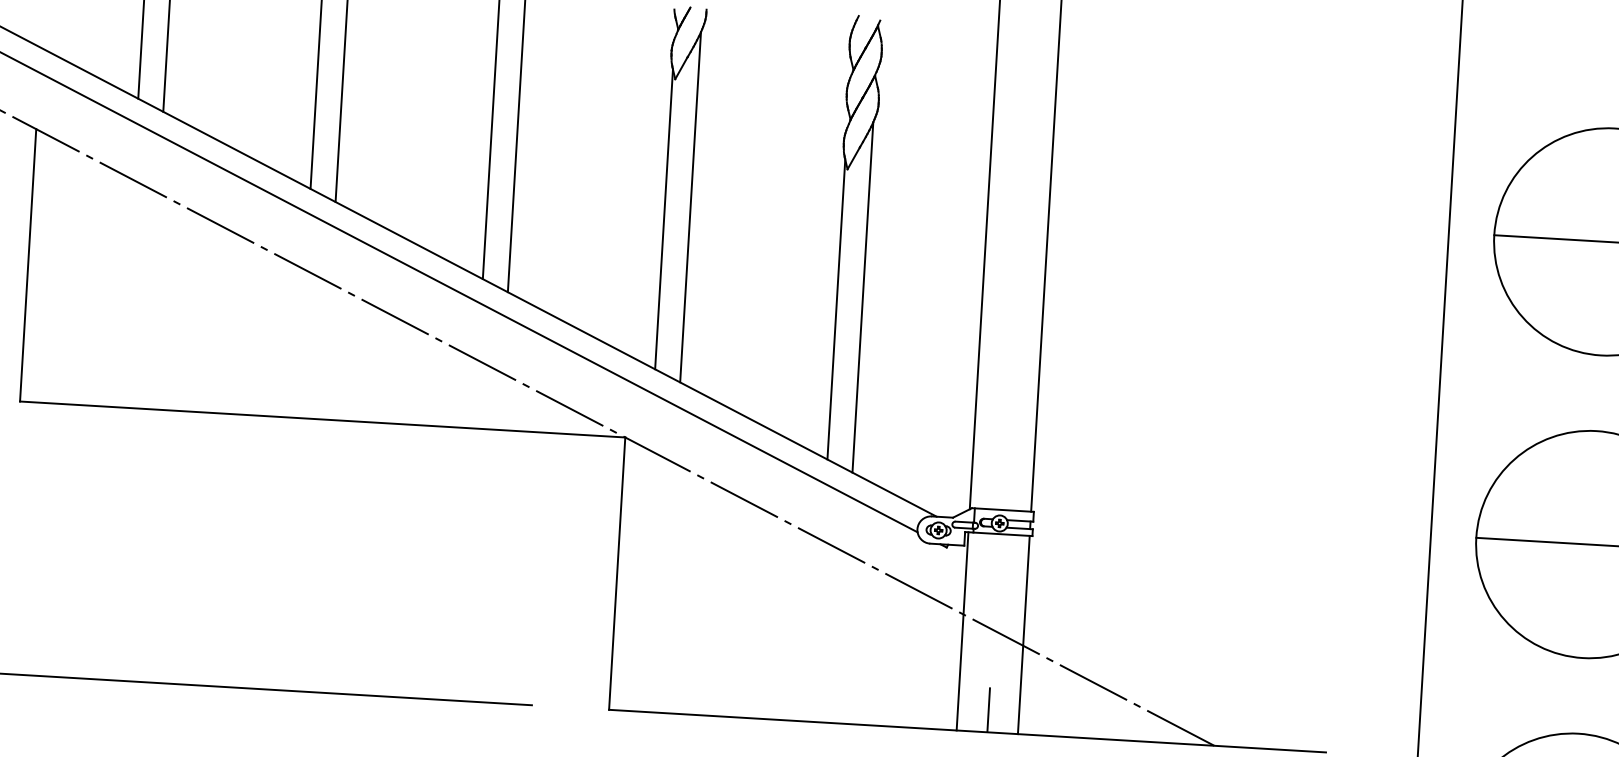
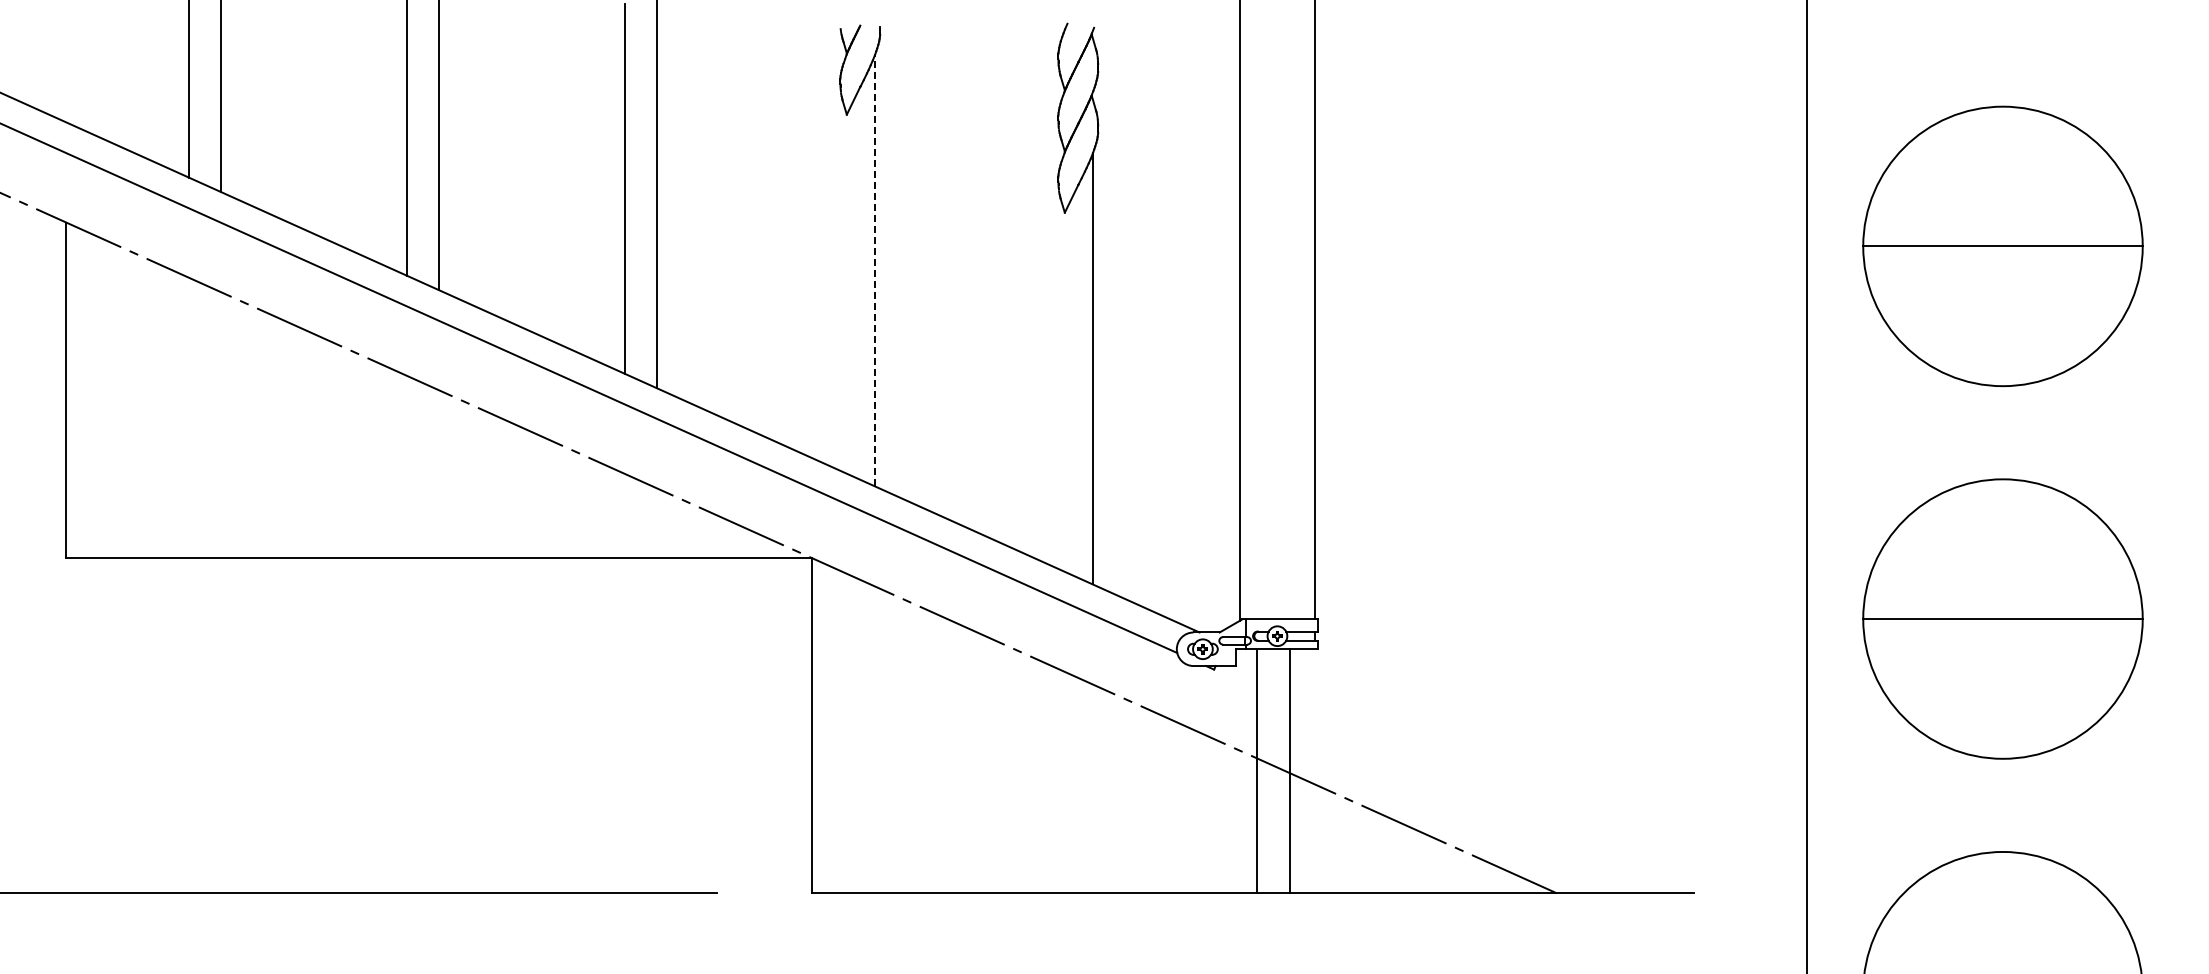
line: (690, 207) -> (874, 270), solid -> dashed
line: (664, 219) -> (843, 287), removed
line: (836, 309) -> (1061, 385), removed
line: (962, 631) -> (1289, 771), moved
line: (1024, 635) -> (1257, 771), moved
line: (988, 709) -> (1277, 865), removed

